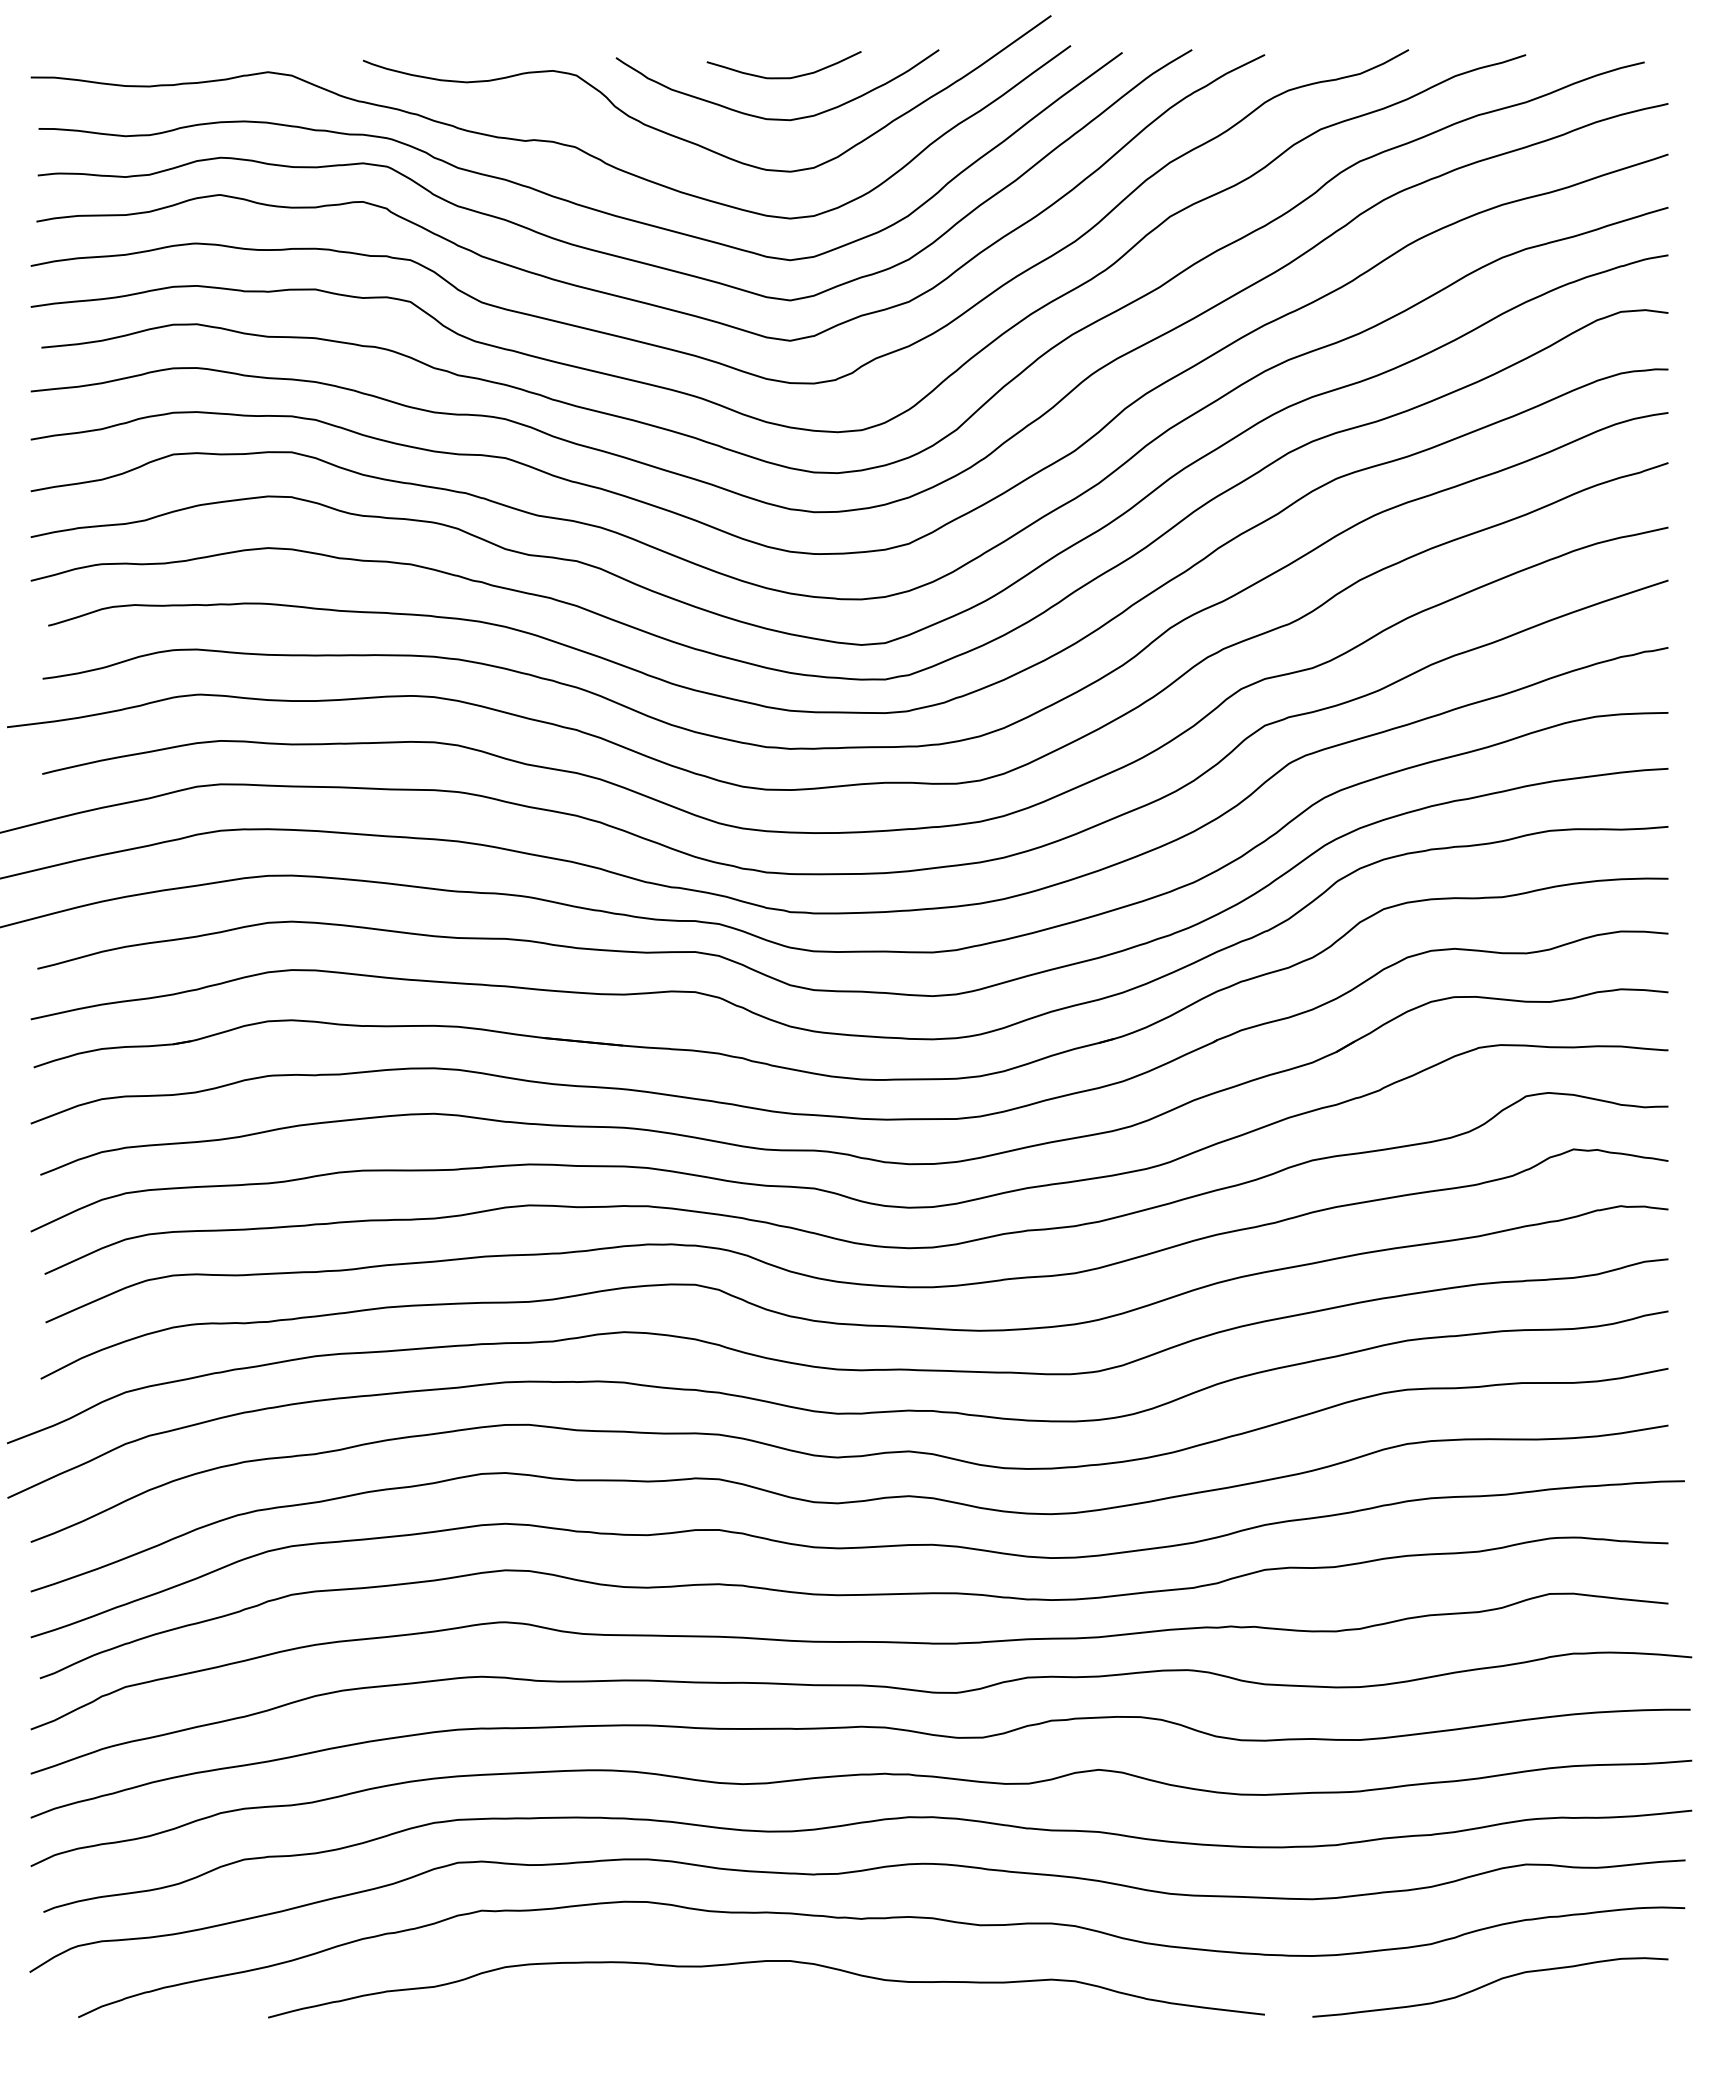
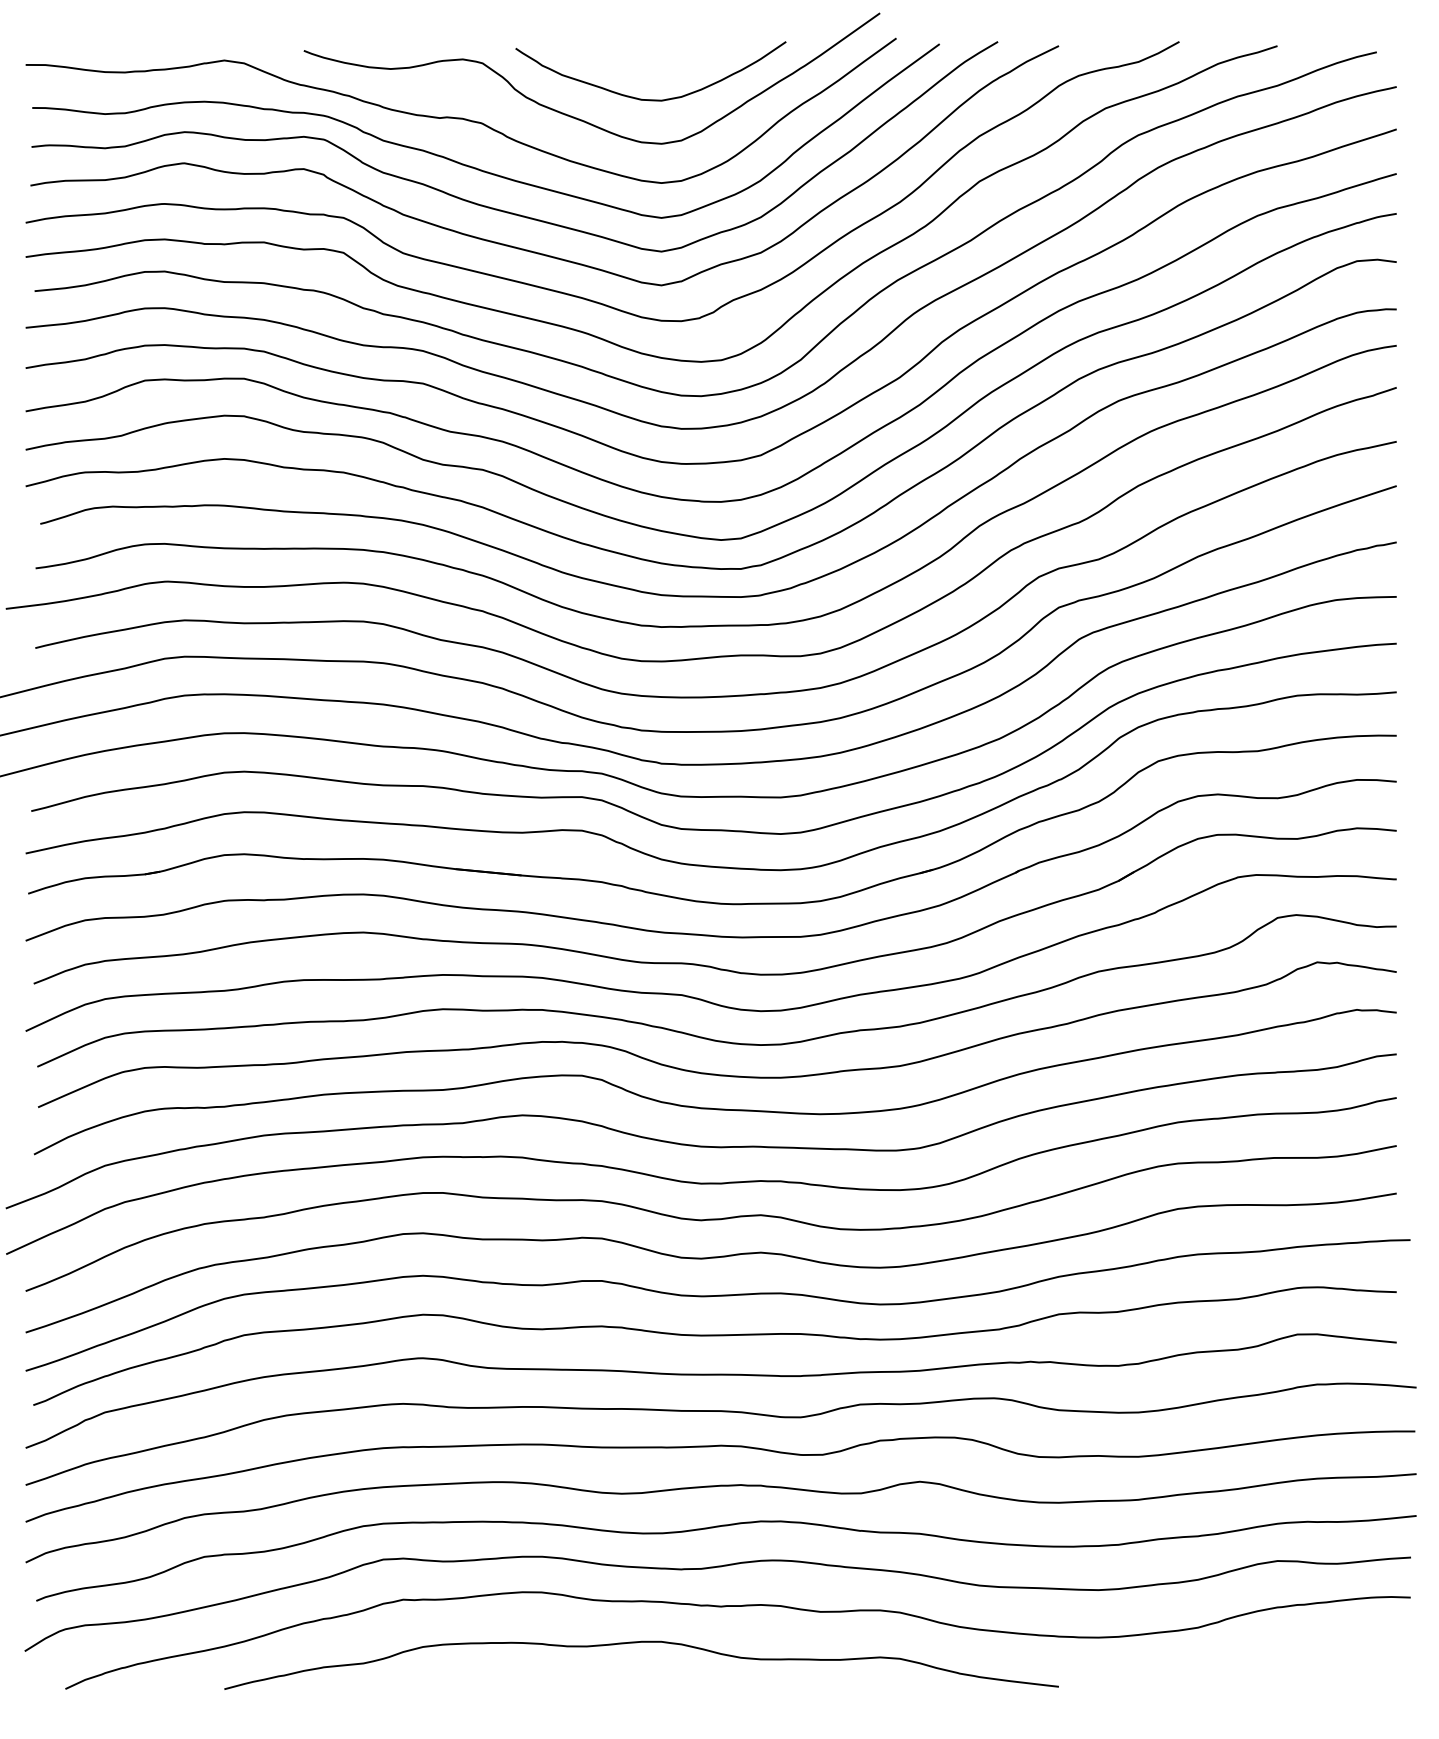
curve: (783, 77) -> (655, 64), removed
curve: (1488, 1985) -> (1246, 1662), removed

